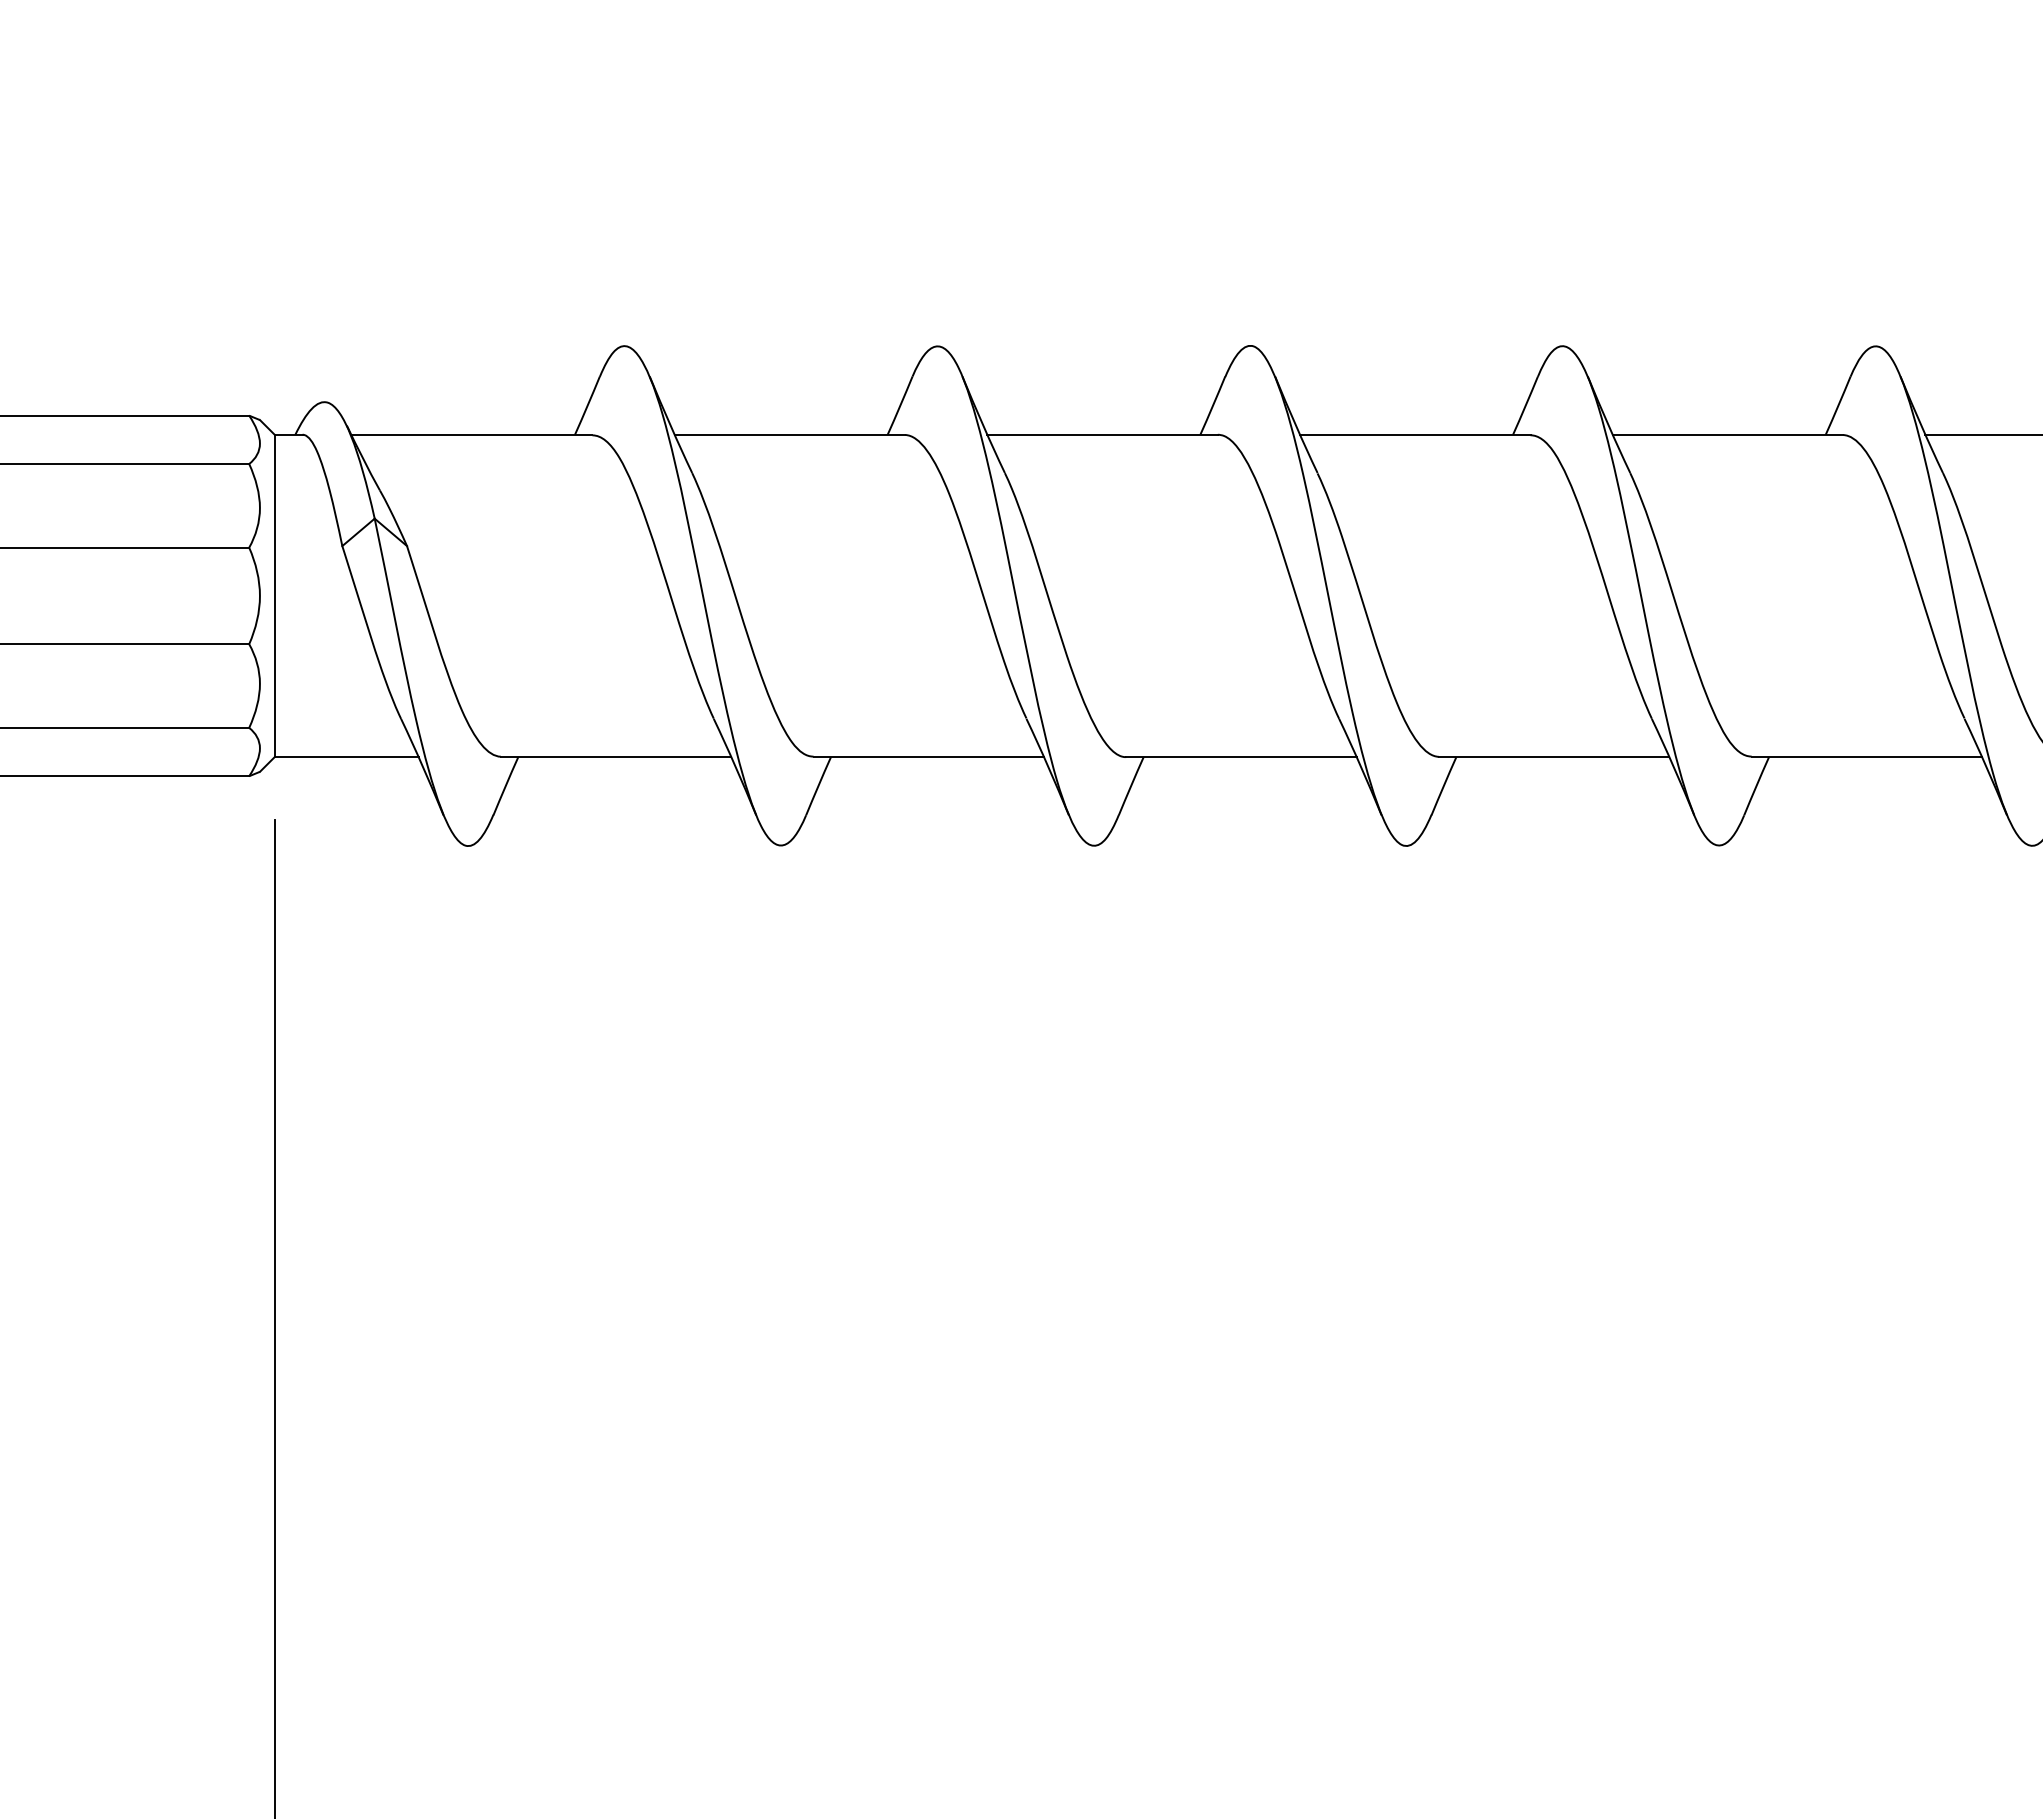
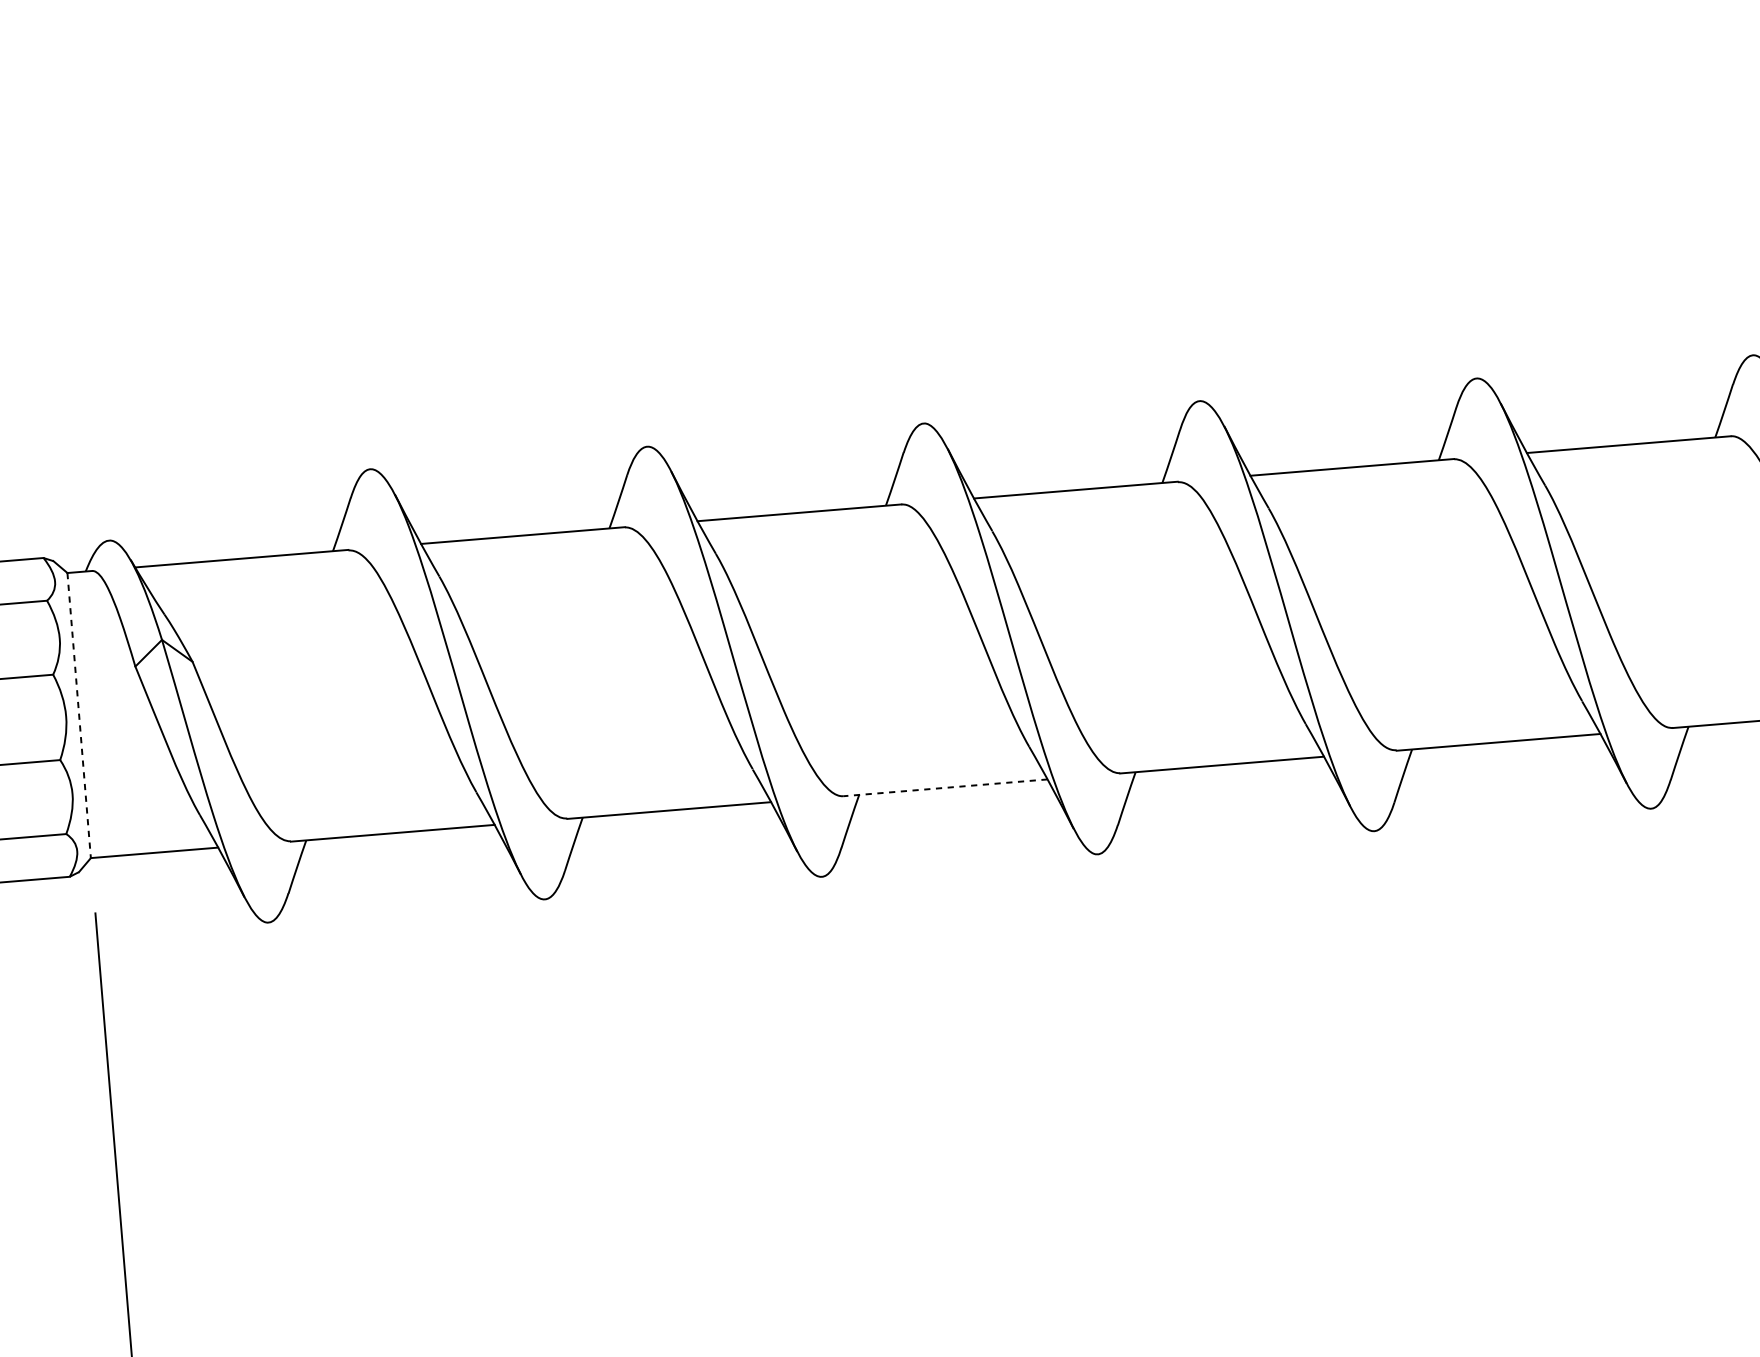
line: (274, 596) -> (79, 716), solid -> dashed
line: (1240, 757) -> (944, 788), solid -> dashed

